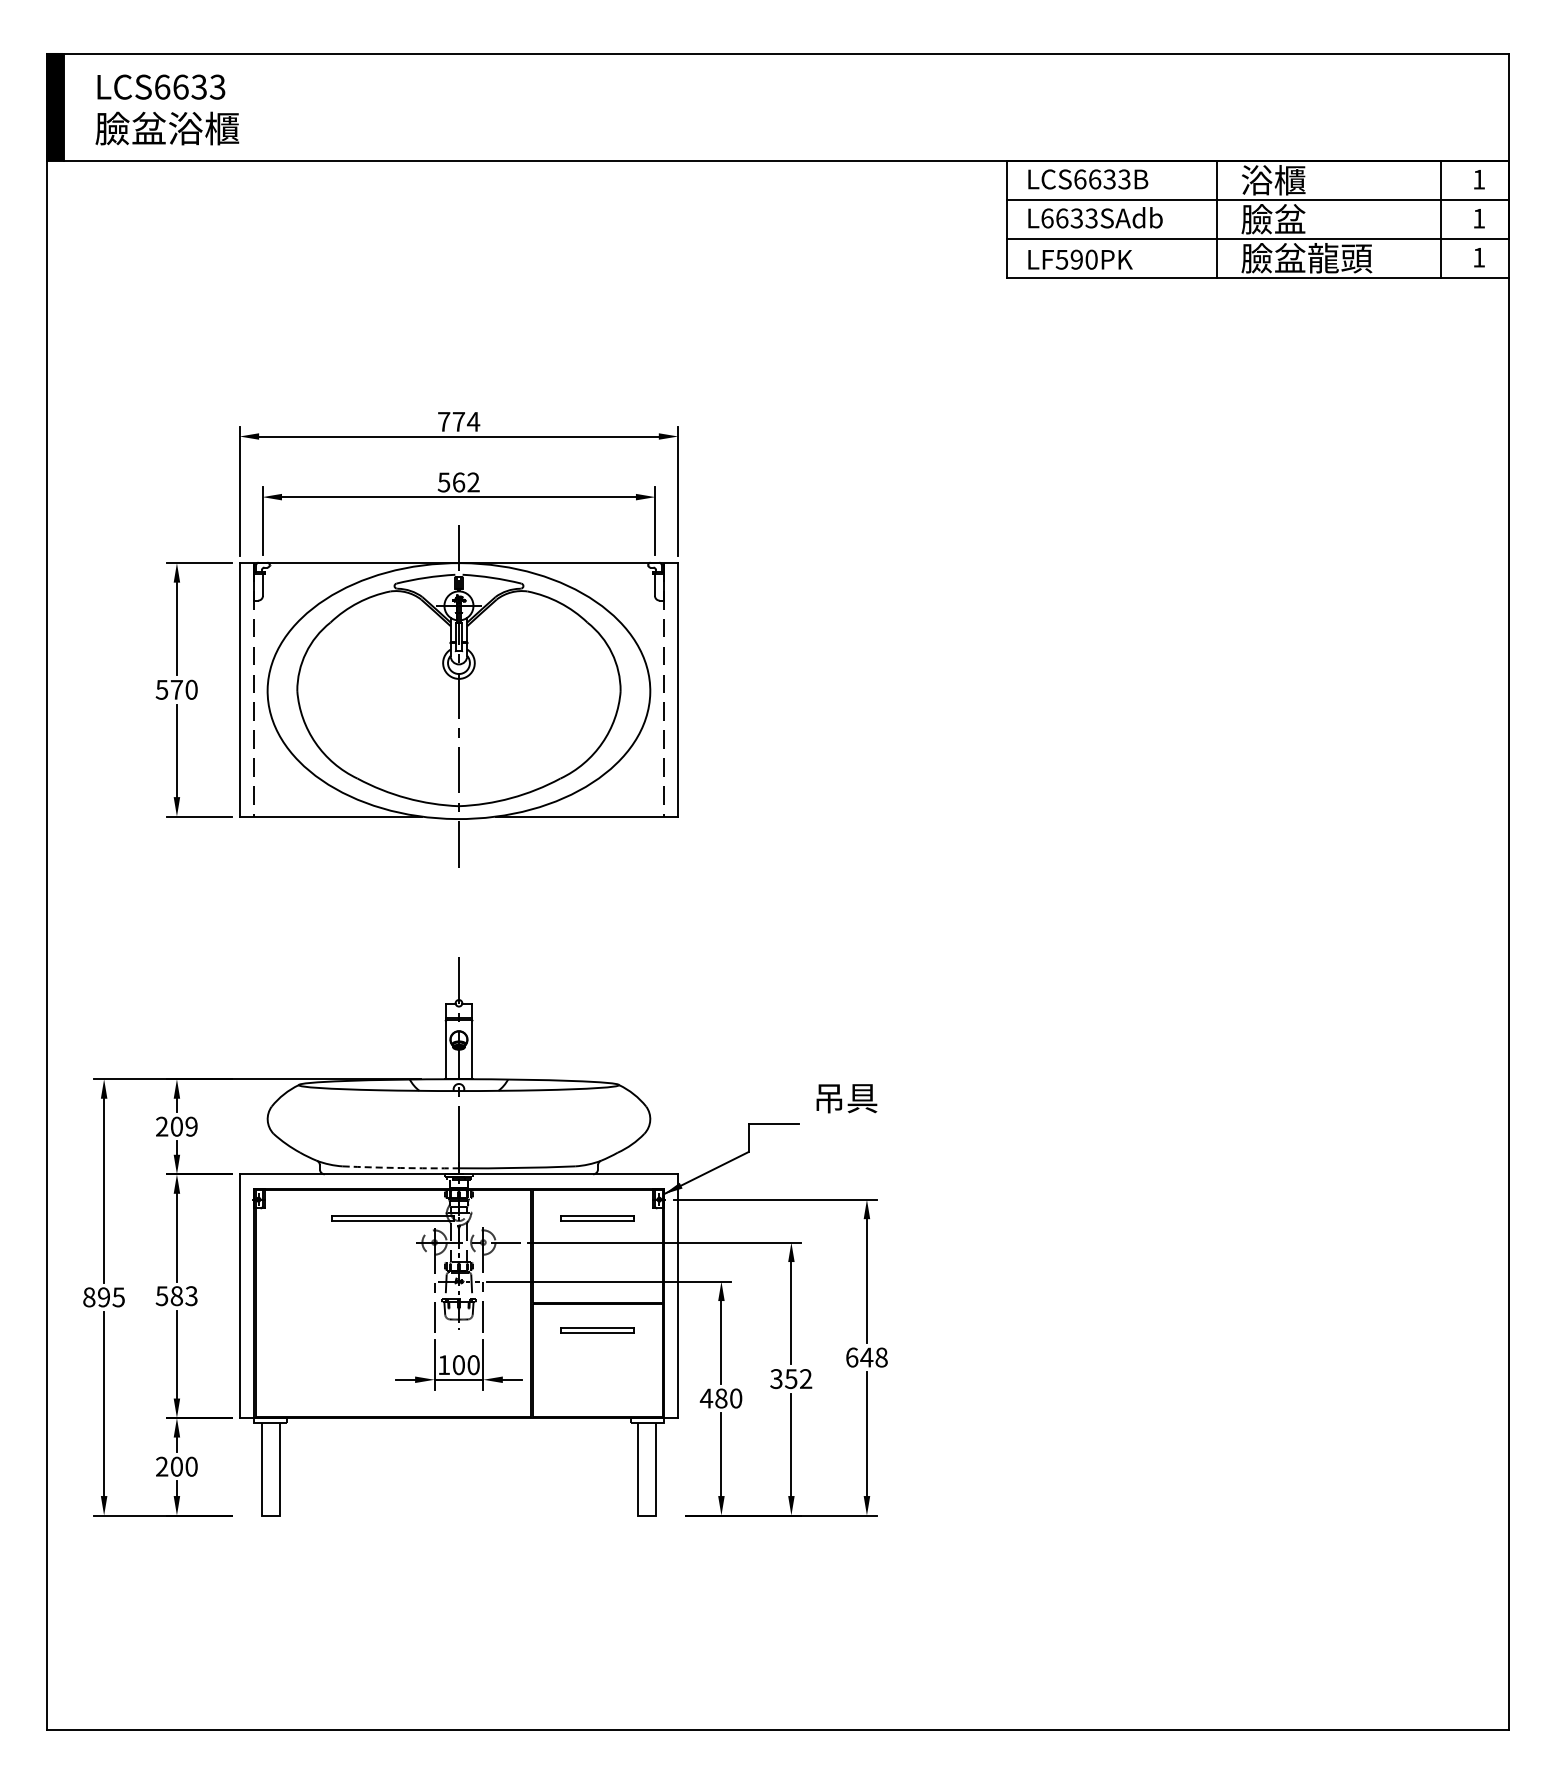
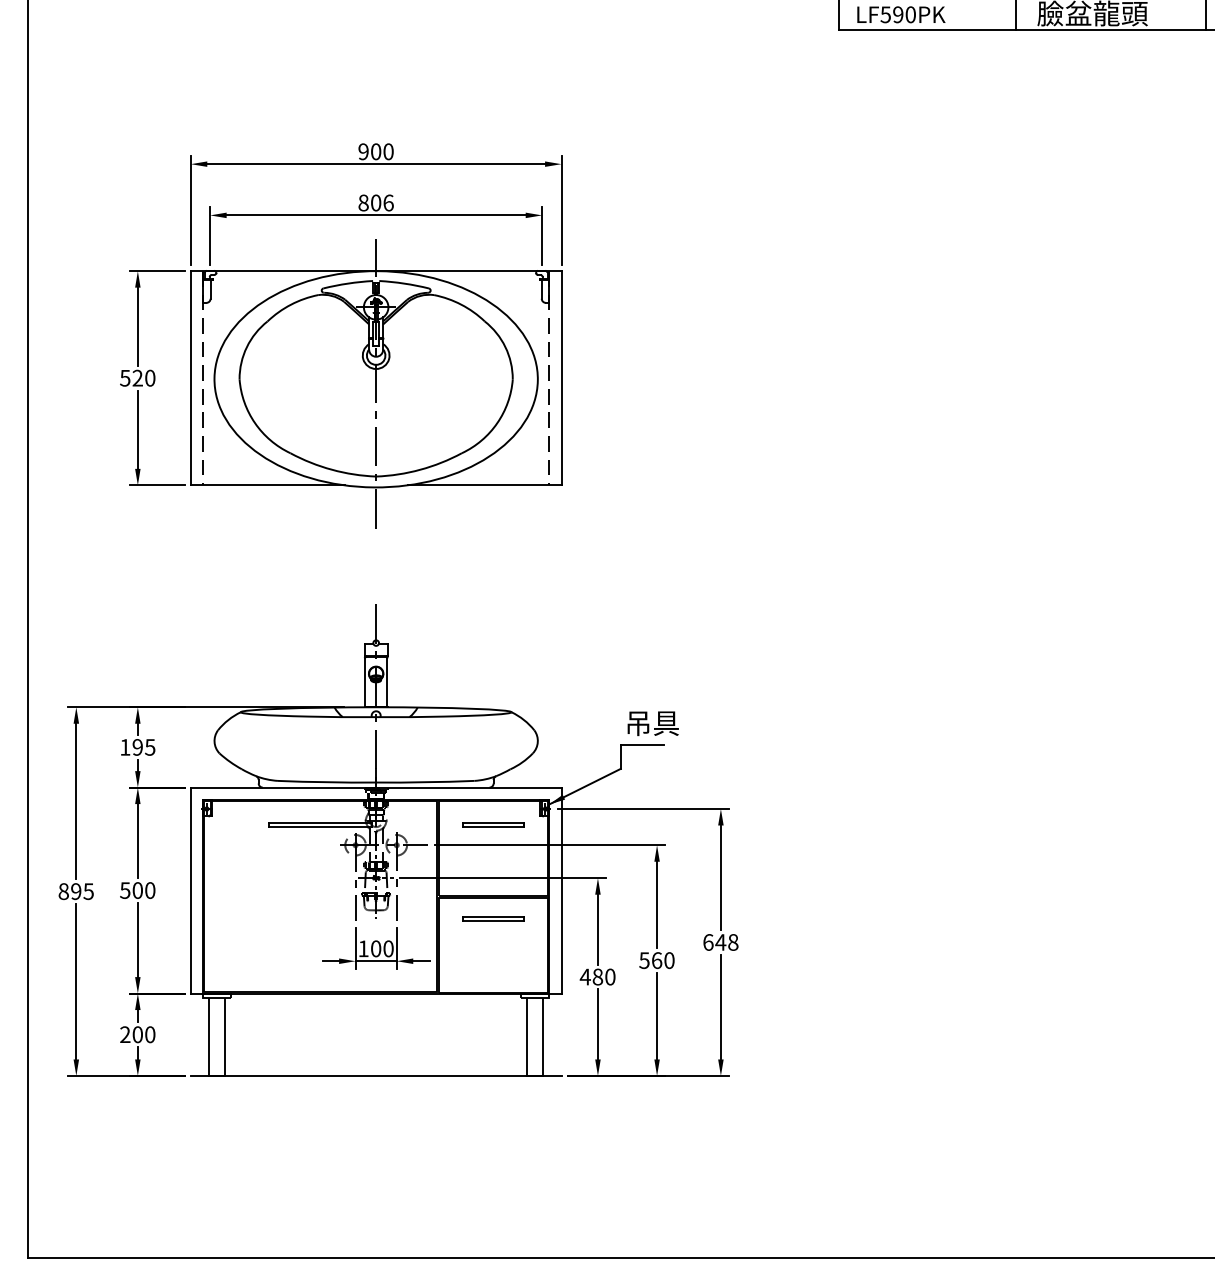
text: (459, 421) -> (376, 151), 774 -> 900
text: (458, 482) -> (375, 203), 562 -> 806
text: (176, 689) -> (137, 377), 570 -> 520
text: (846, 1098) -> (652, 723), moved
text: (176, 1126) -> (137, 747), 209 -> 195
arc: (400, 1168) -> (326, 782), dashed -> solid
text: (183, 1295) -> (143, 890), 583 -> 500
text: (791, 1379) -> (657, 960), 352 -> 560
line: (458, 1515) -> (375, 1075), added

